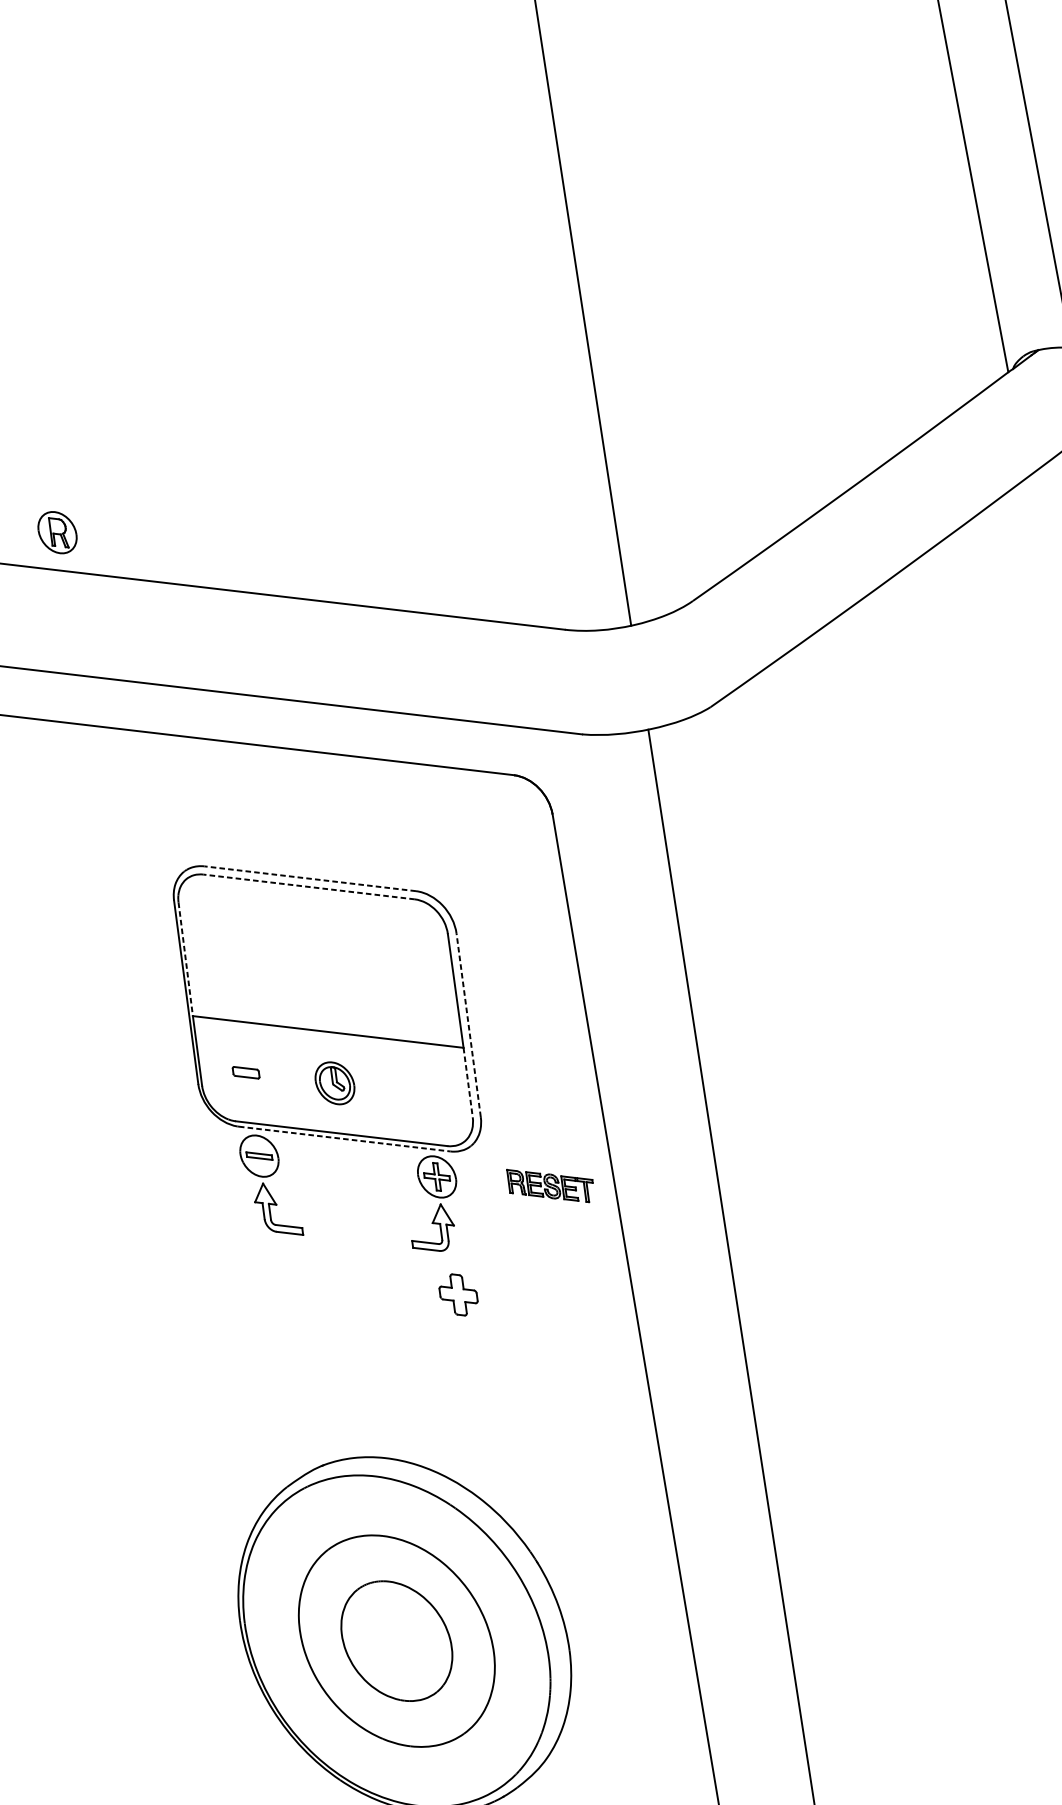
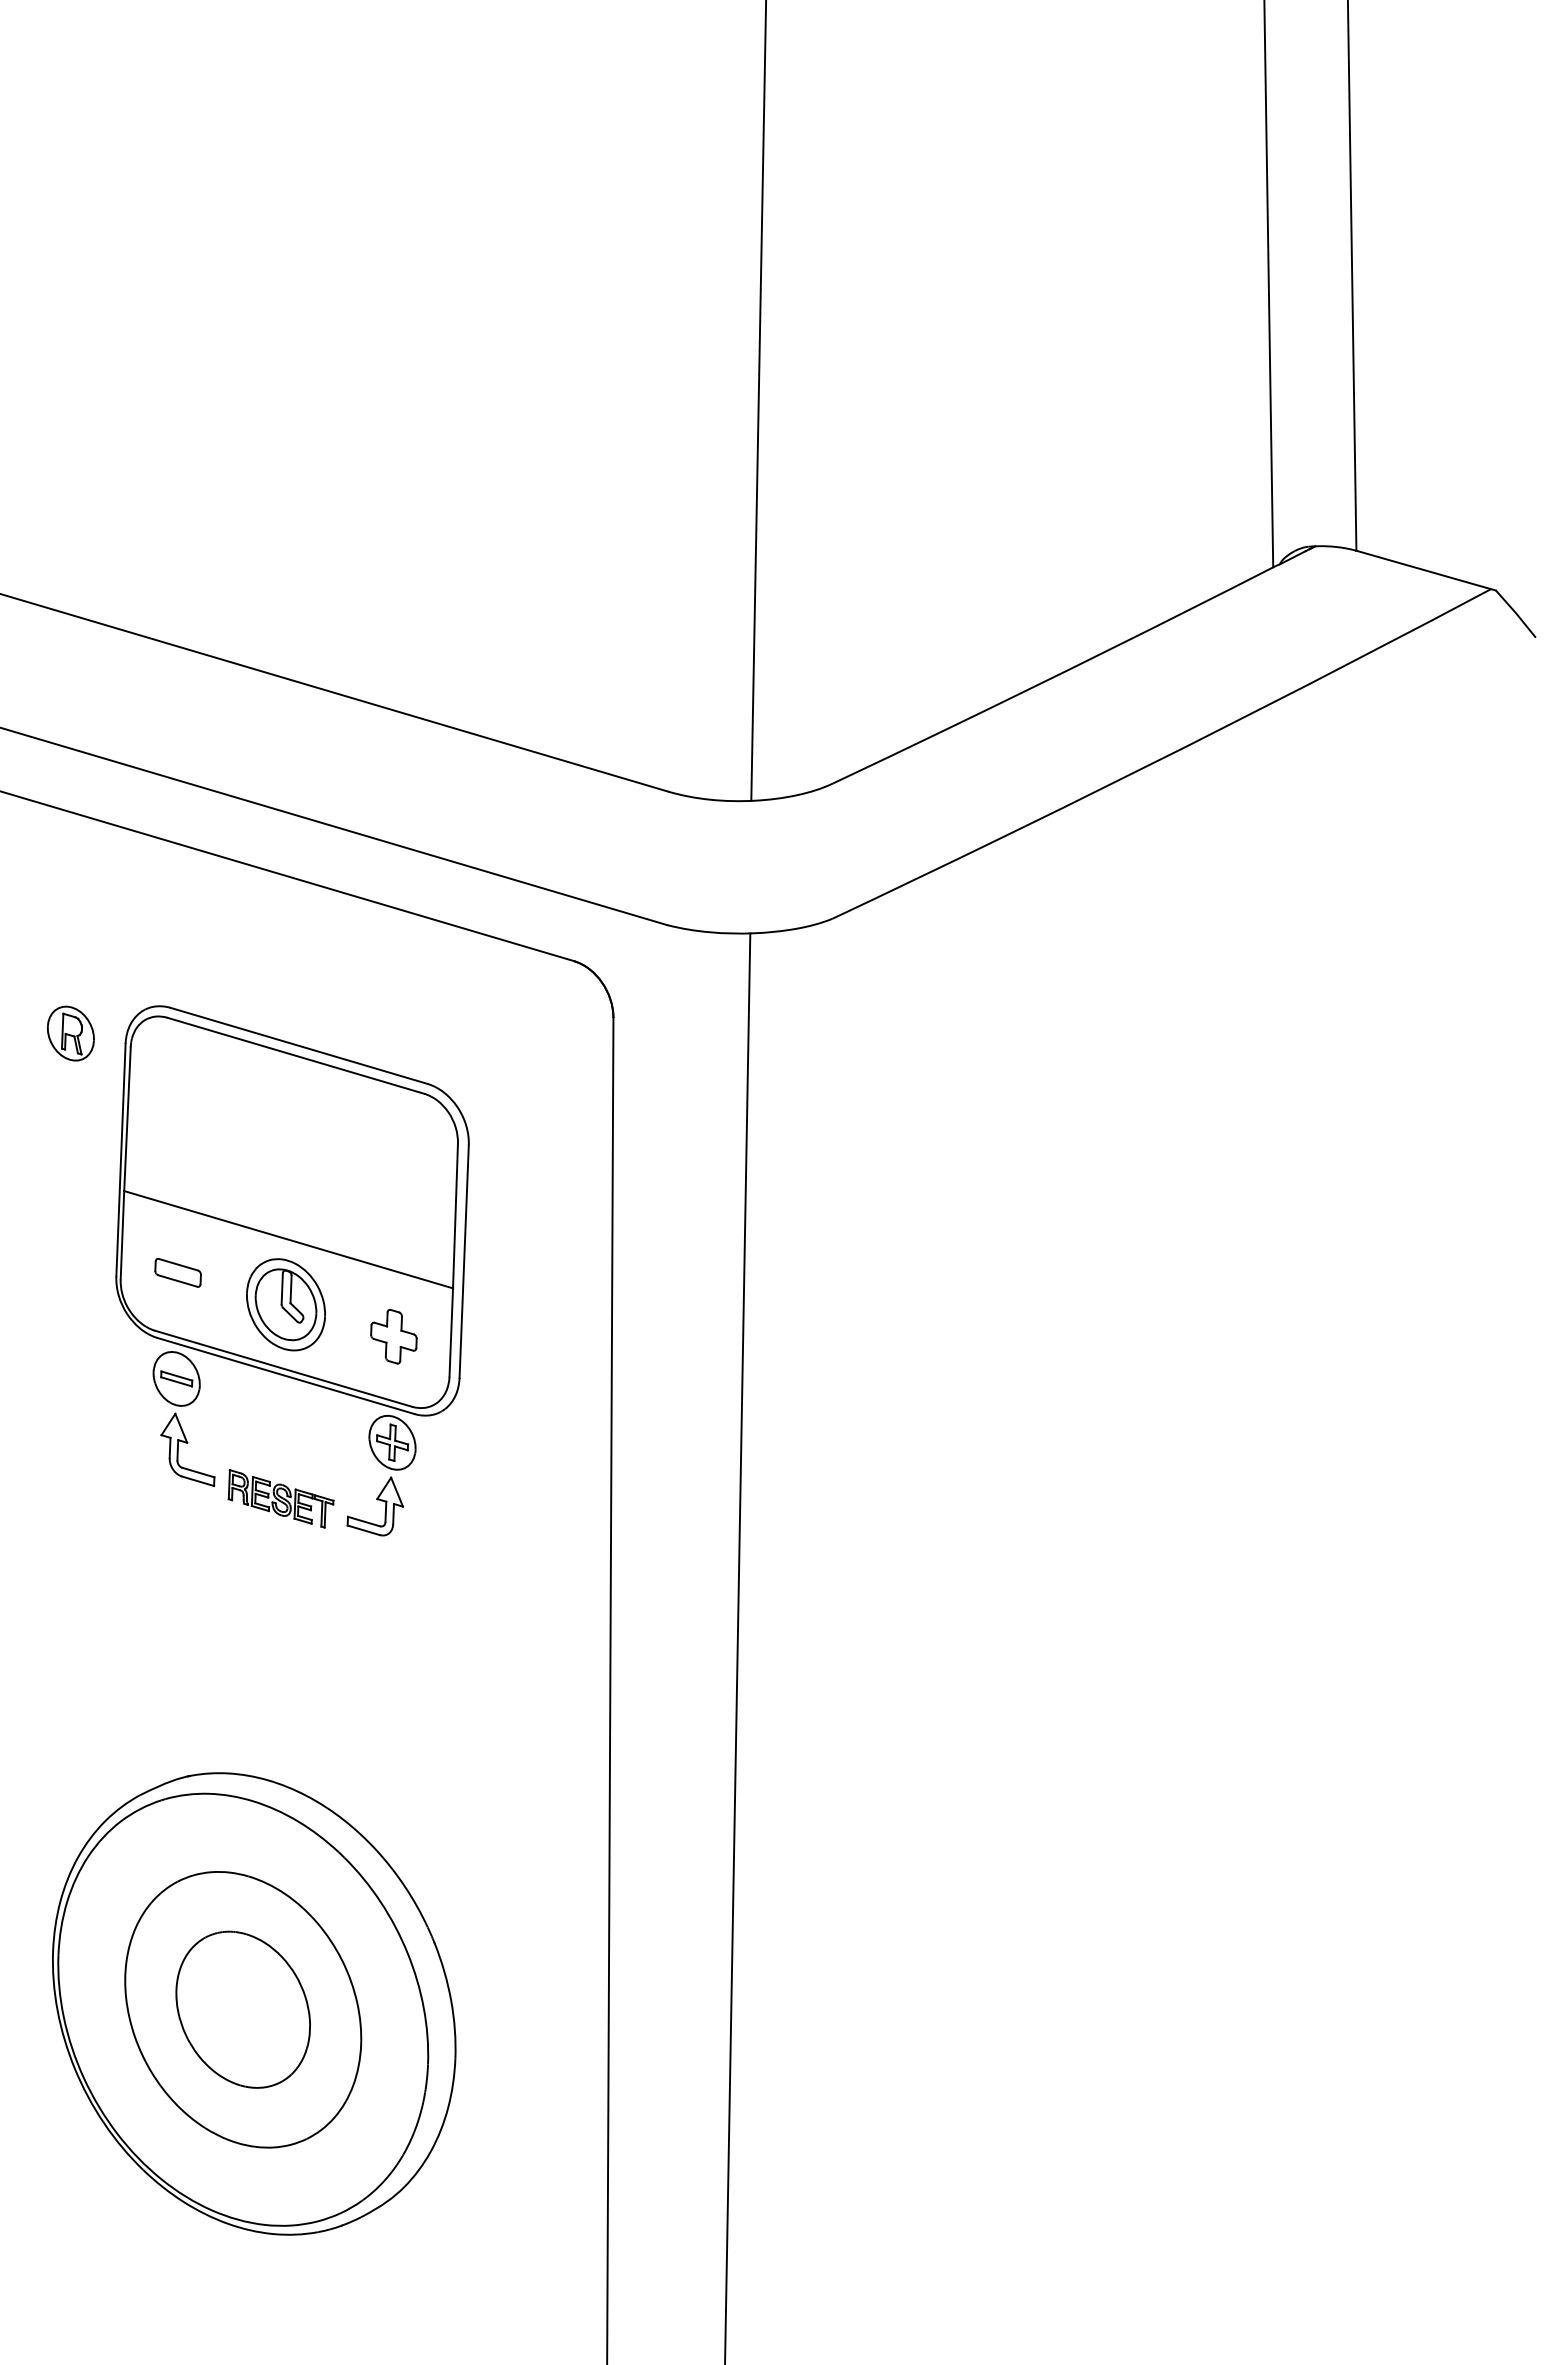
part: (57, 532) -> (70, 1033), moved
line: (310, 878) -> (299, 1045), dashed -> solid
line: (308, 886) -> (295, 1055), dashed -> solid
line: (185, 959) -> (127, 1119), dashed -> solid
line: (468, 1025) -> (464, 1261), dashed -> solid
part: (245, 1072) -> (177, 1272), size x1.43
part: (334, 1083) -> (285, 1304), size x1.67
line: (468, 1083) -> (451, 1333), dashed -> solid
line: (345, 1139) -> (286, 1376), dashed -> solid
part: (550, 1185) -> (280, 1498), moved
part: (458, 1294) -> (393, 1336), moved

